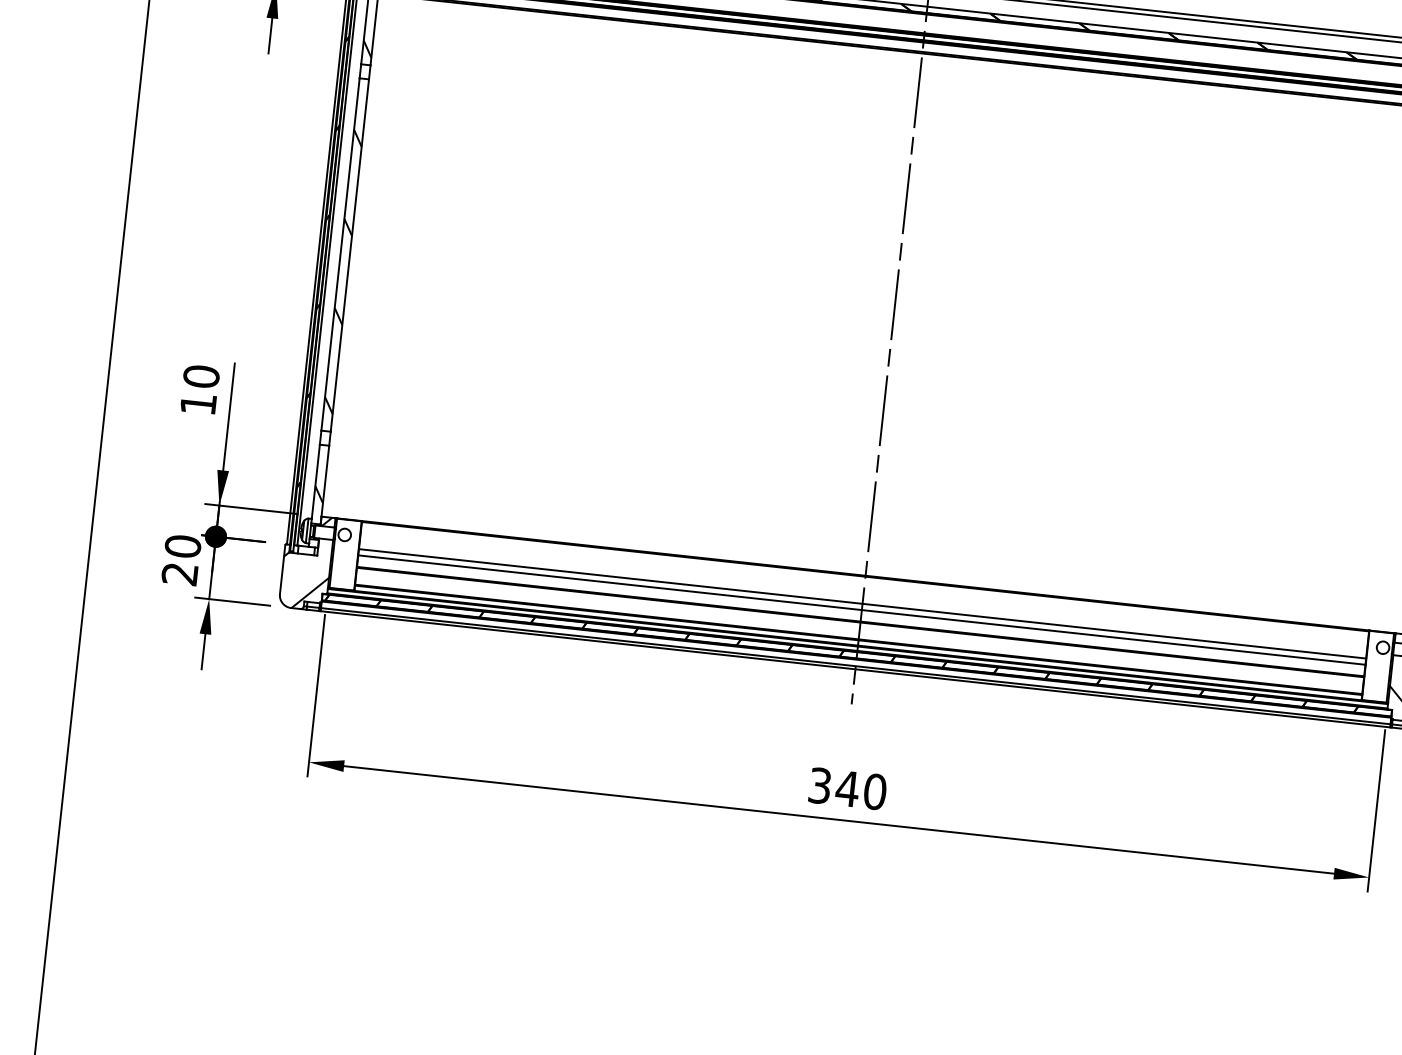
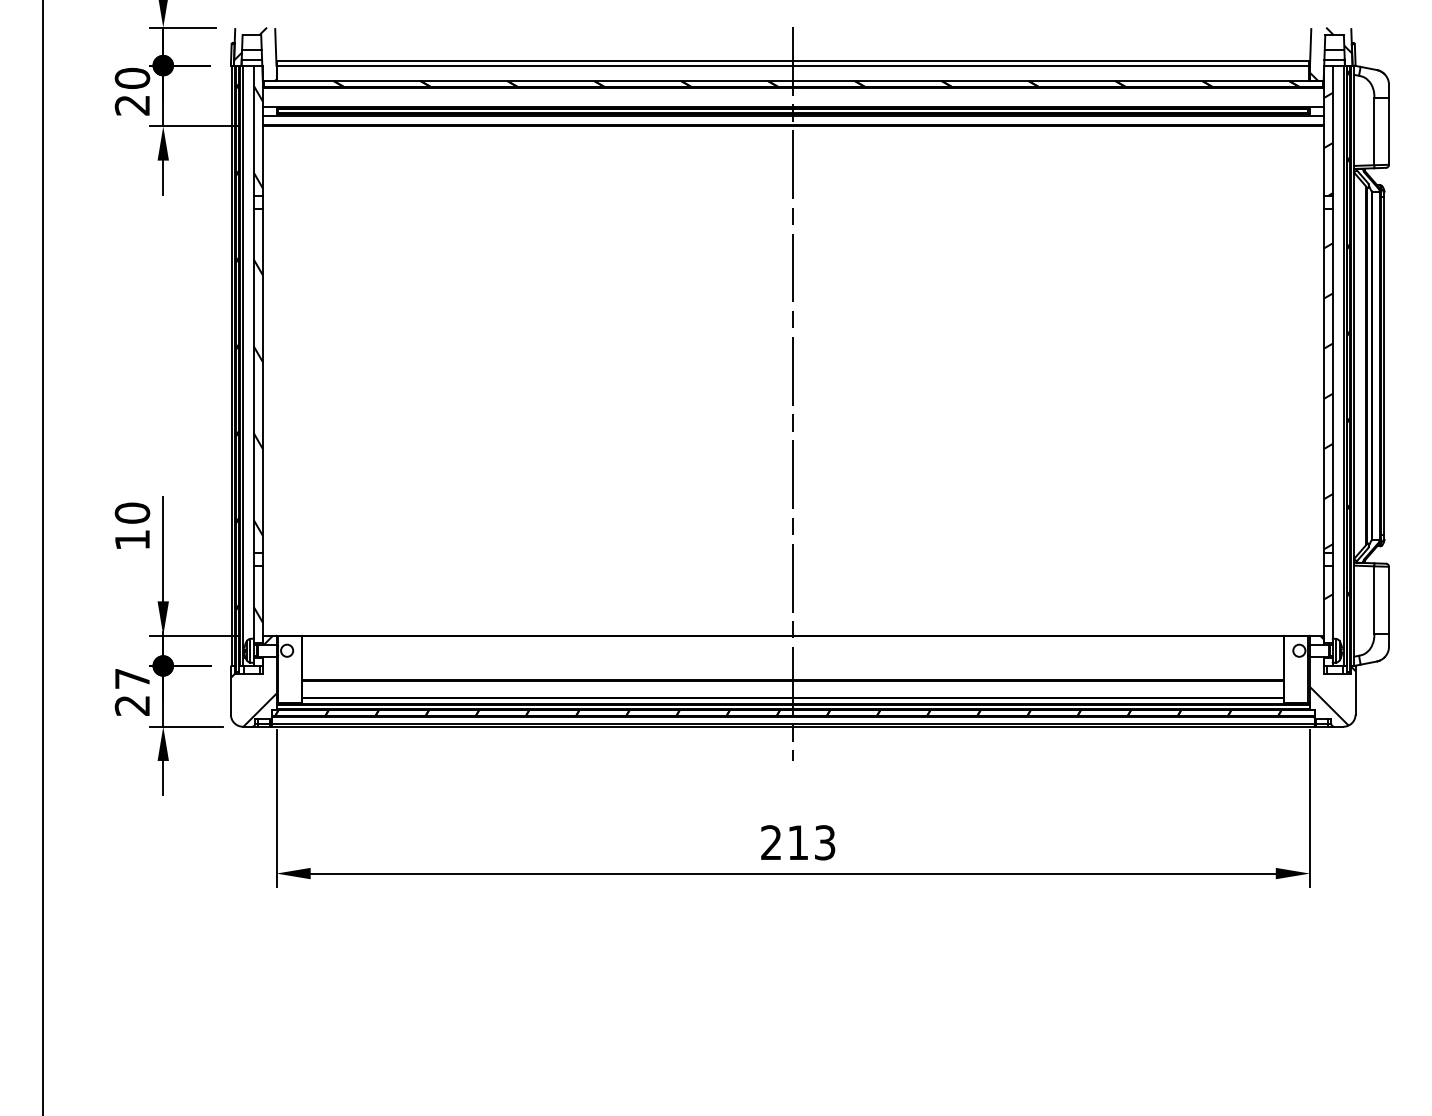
text: (183, 546) -> (132, 678), 20 -> 27
line: (862, 603) -> (793, 662), removed
line: (862, 610) -> (793, 669), removed
text: (847, 788) -> (798, 842), 340 -> 213

